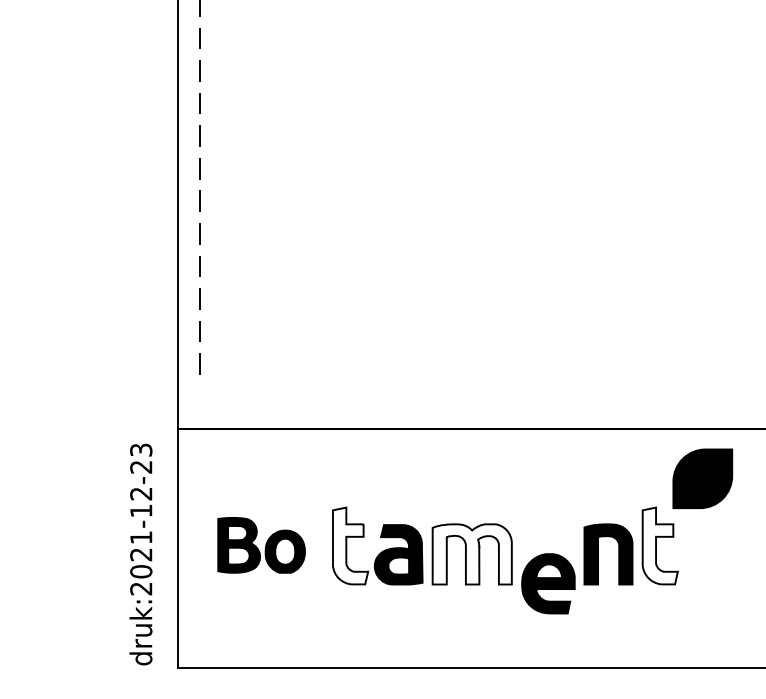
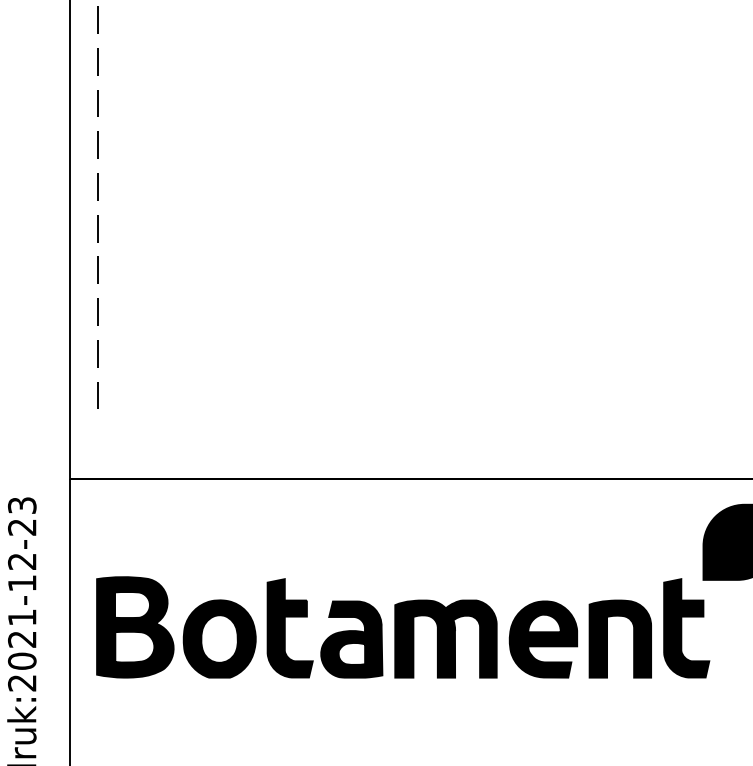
part: (261, 545) -> (176, 627), size x1.43
fill: (350, 545) -> (290, 627), added
fill: (659, 545) -> (685, 627), added
fill: (471, 554) -> (445, 639), added
part: (548, 583) -> (543, 639), moved

